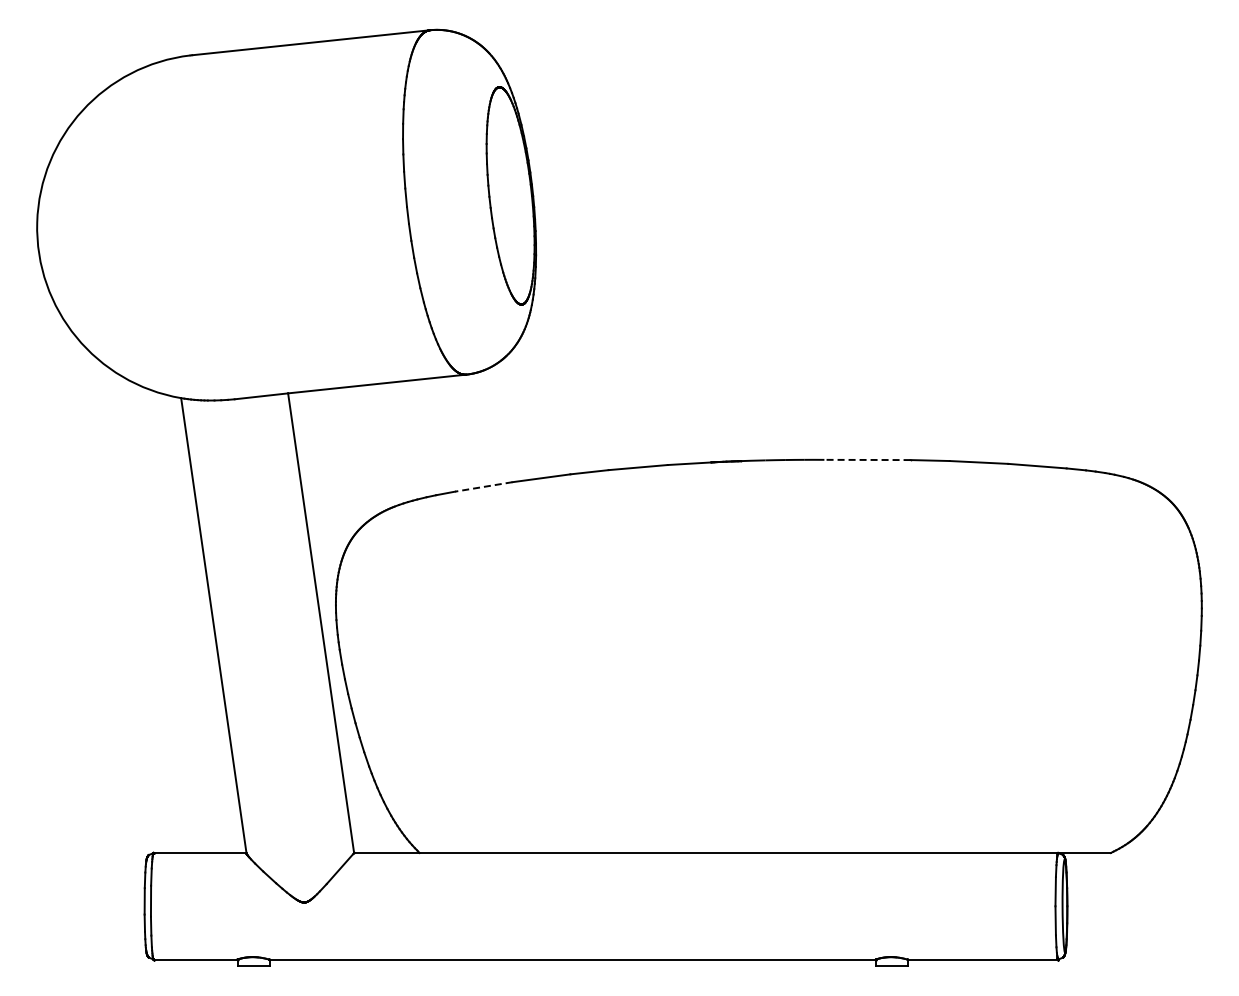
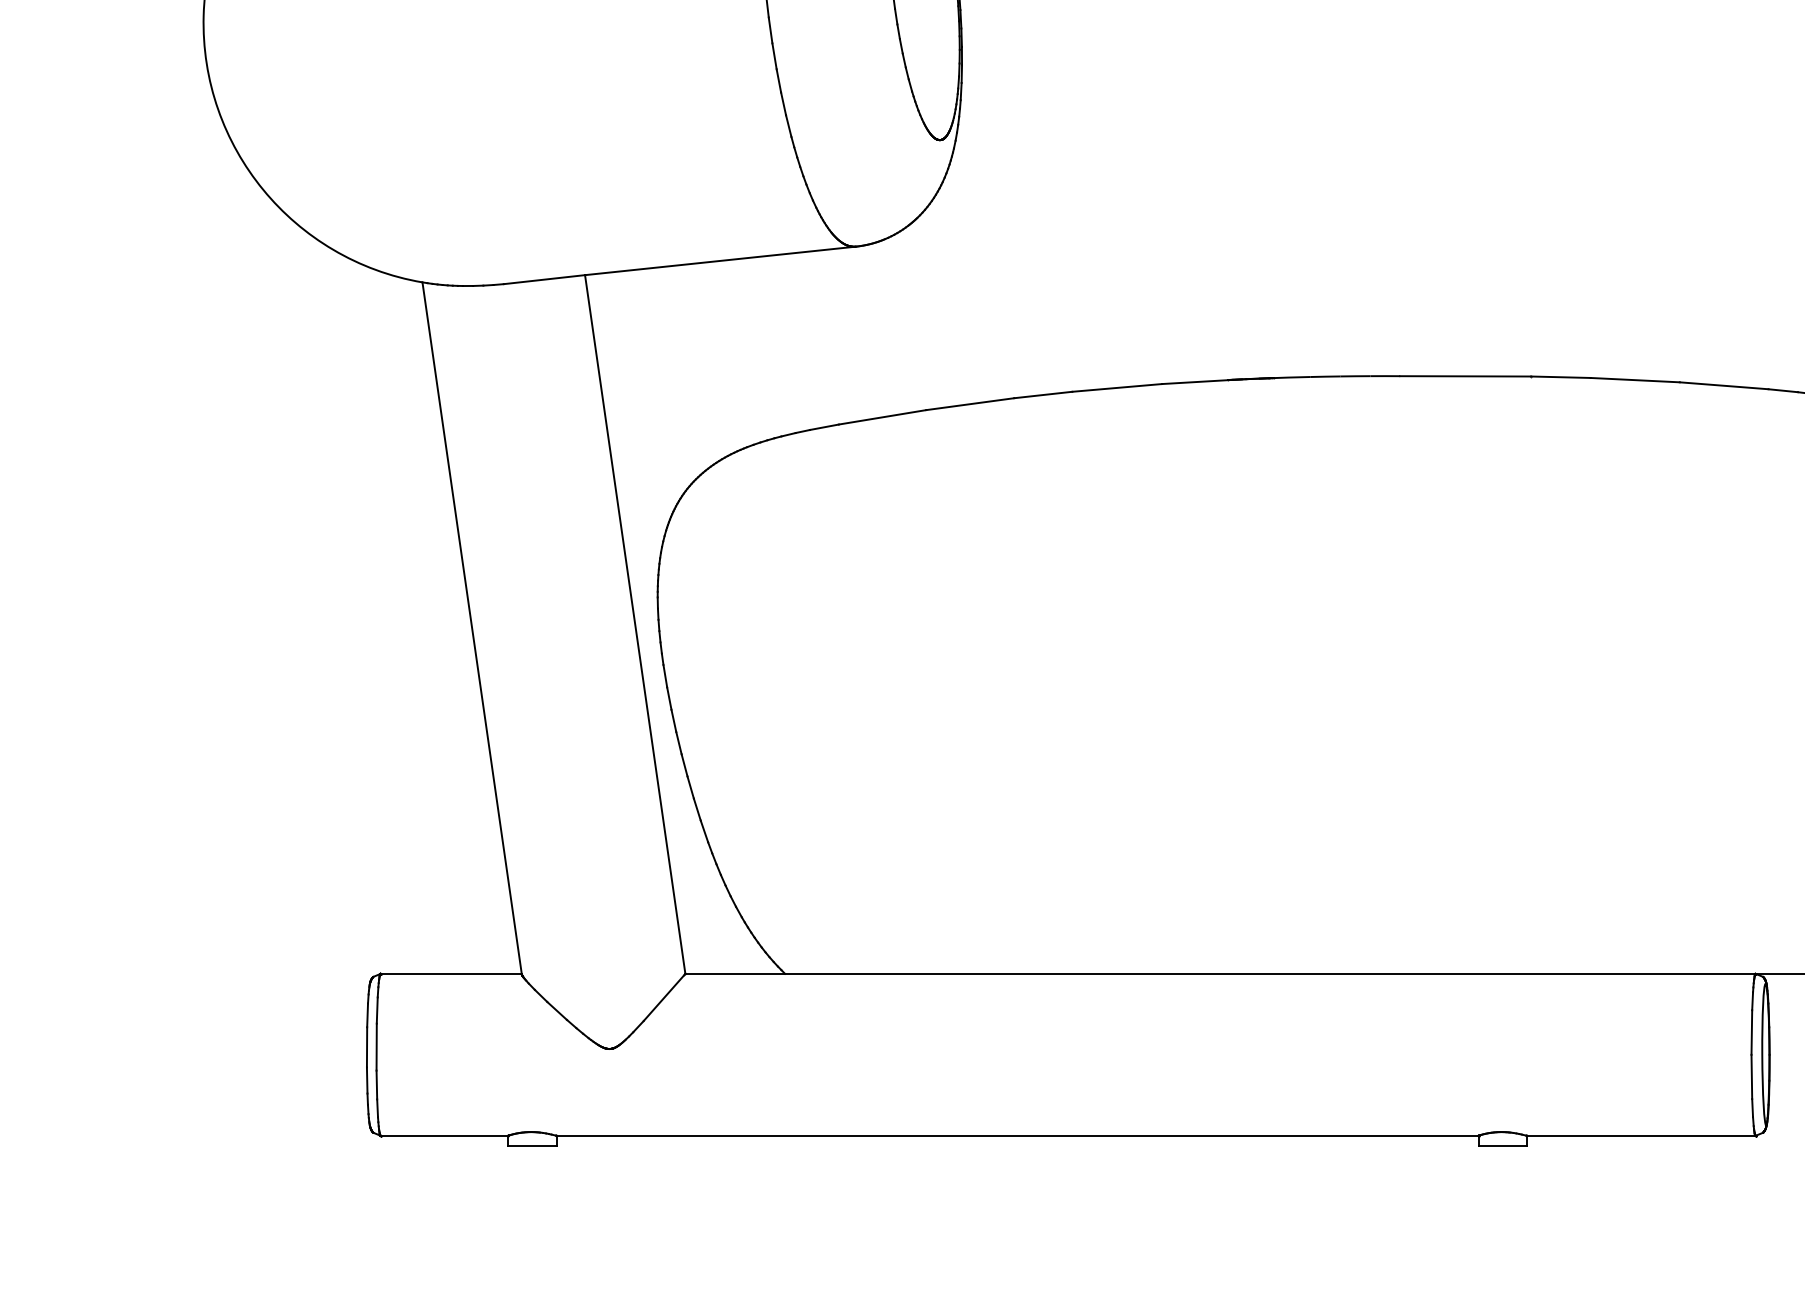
line: (866, 459) -> (1464, 375), dashed -> solid
line: (483, 487) -> (882, 418), dashed -> solid

